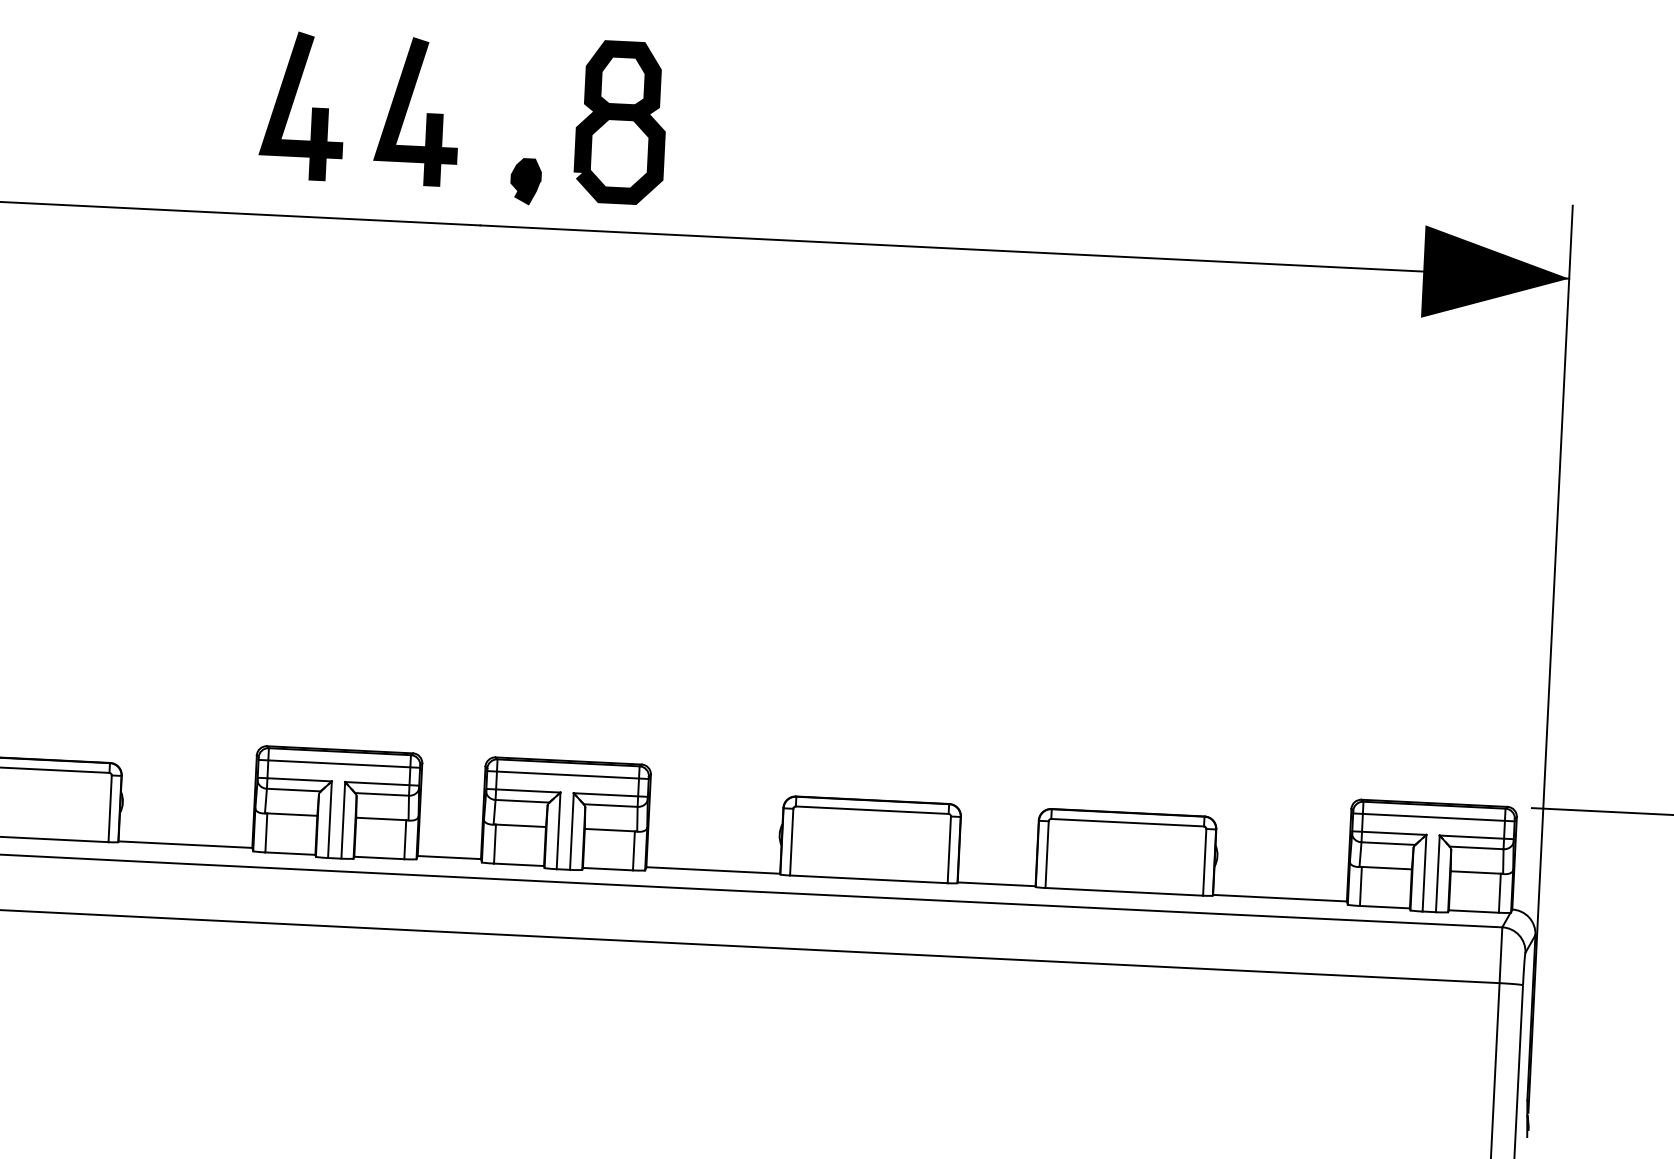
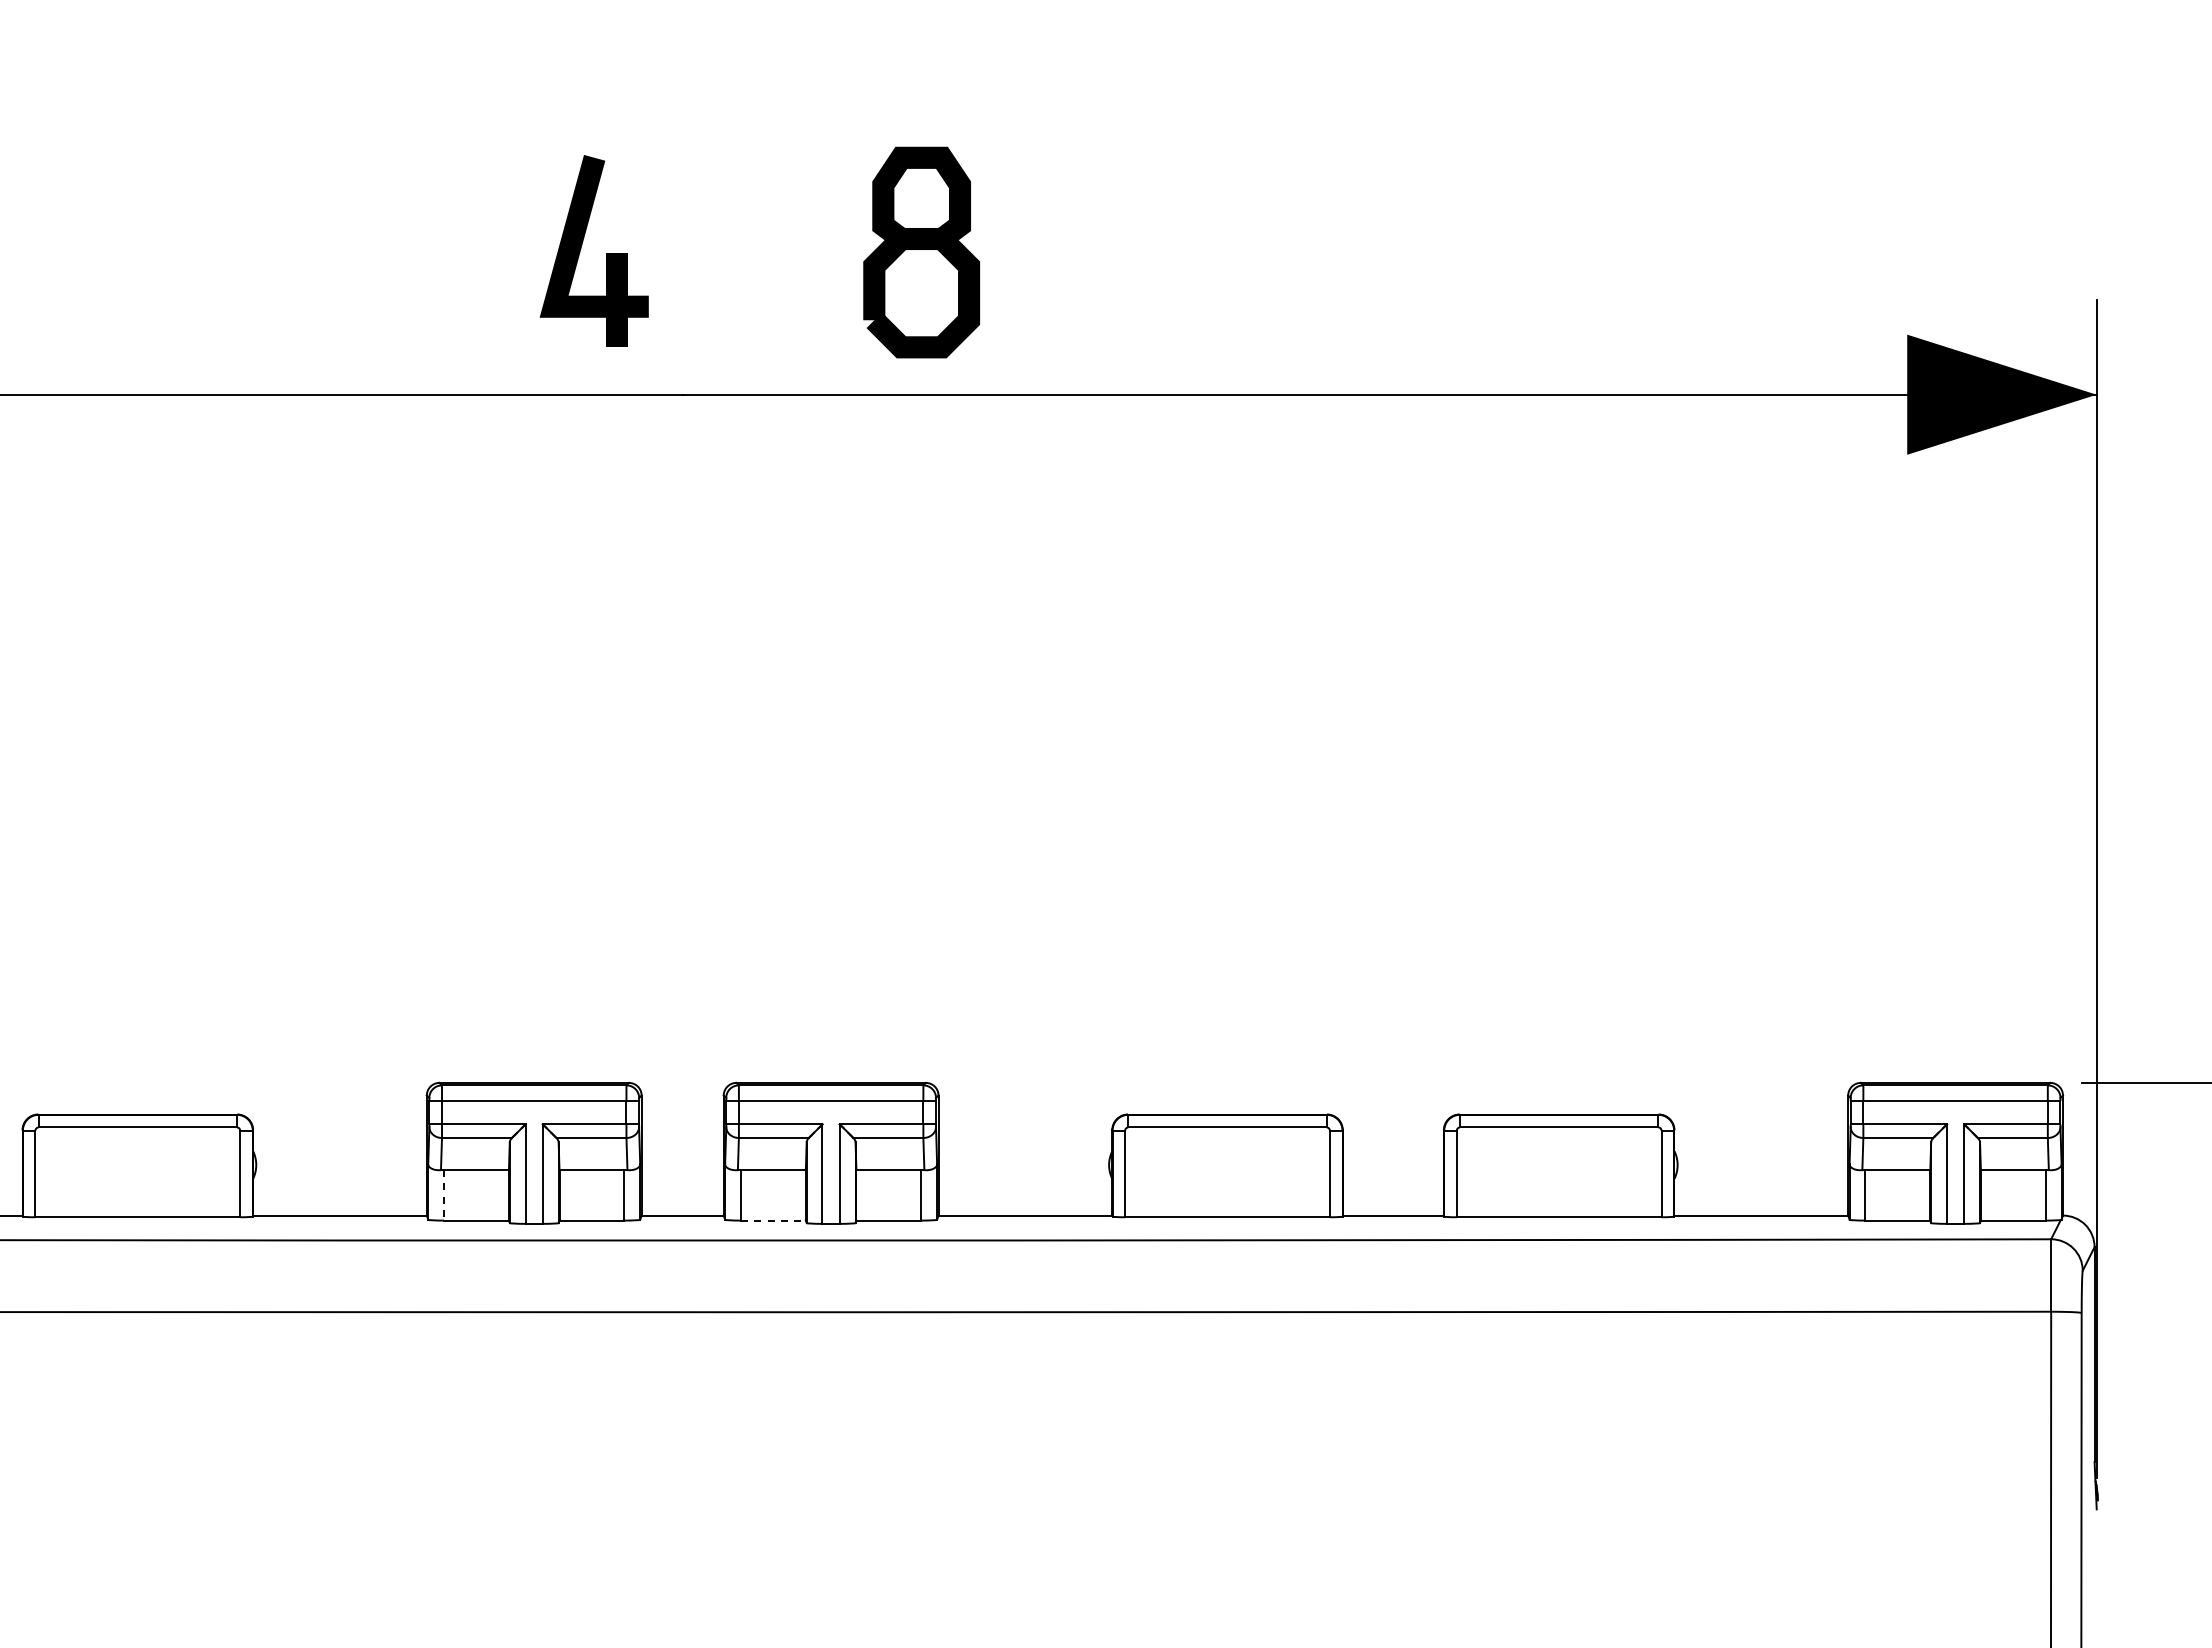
part: (293, 104) -> (432, 249), removed
part: (621, 122) -> (921, 252), moved
part: (526, 181) -> (739, 334), removed
line: (266, 833) -> (444, 1195), solid -> dashed
line: (519, 864) -> (773, 1220), solid -> dashed

